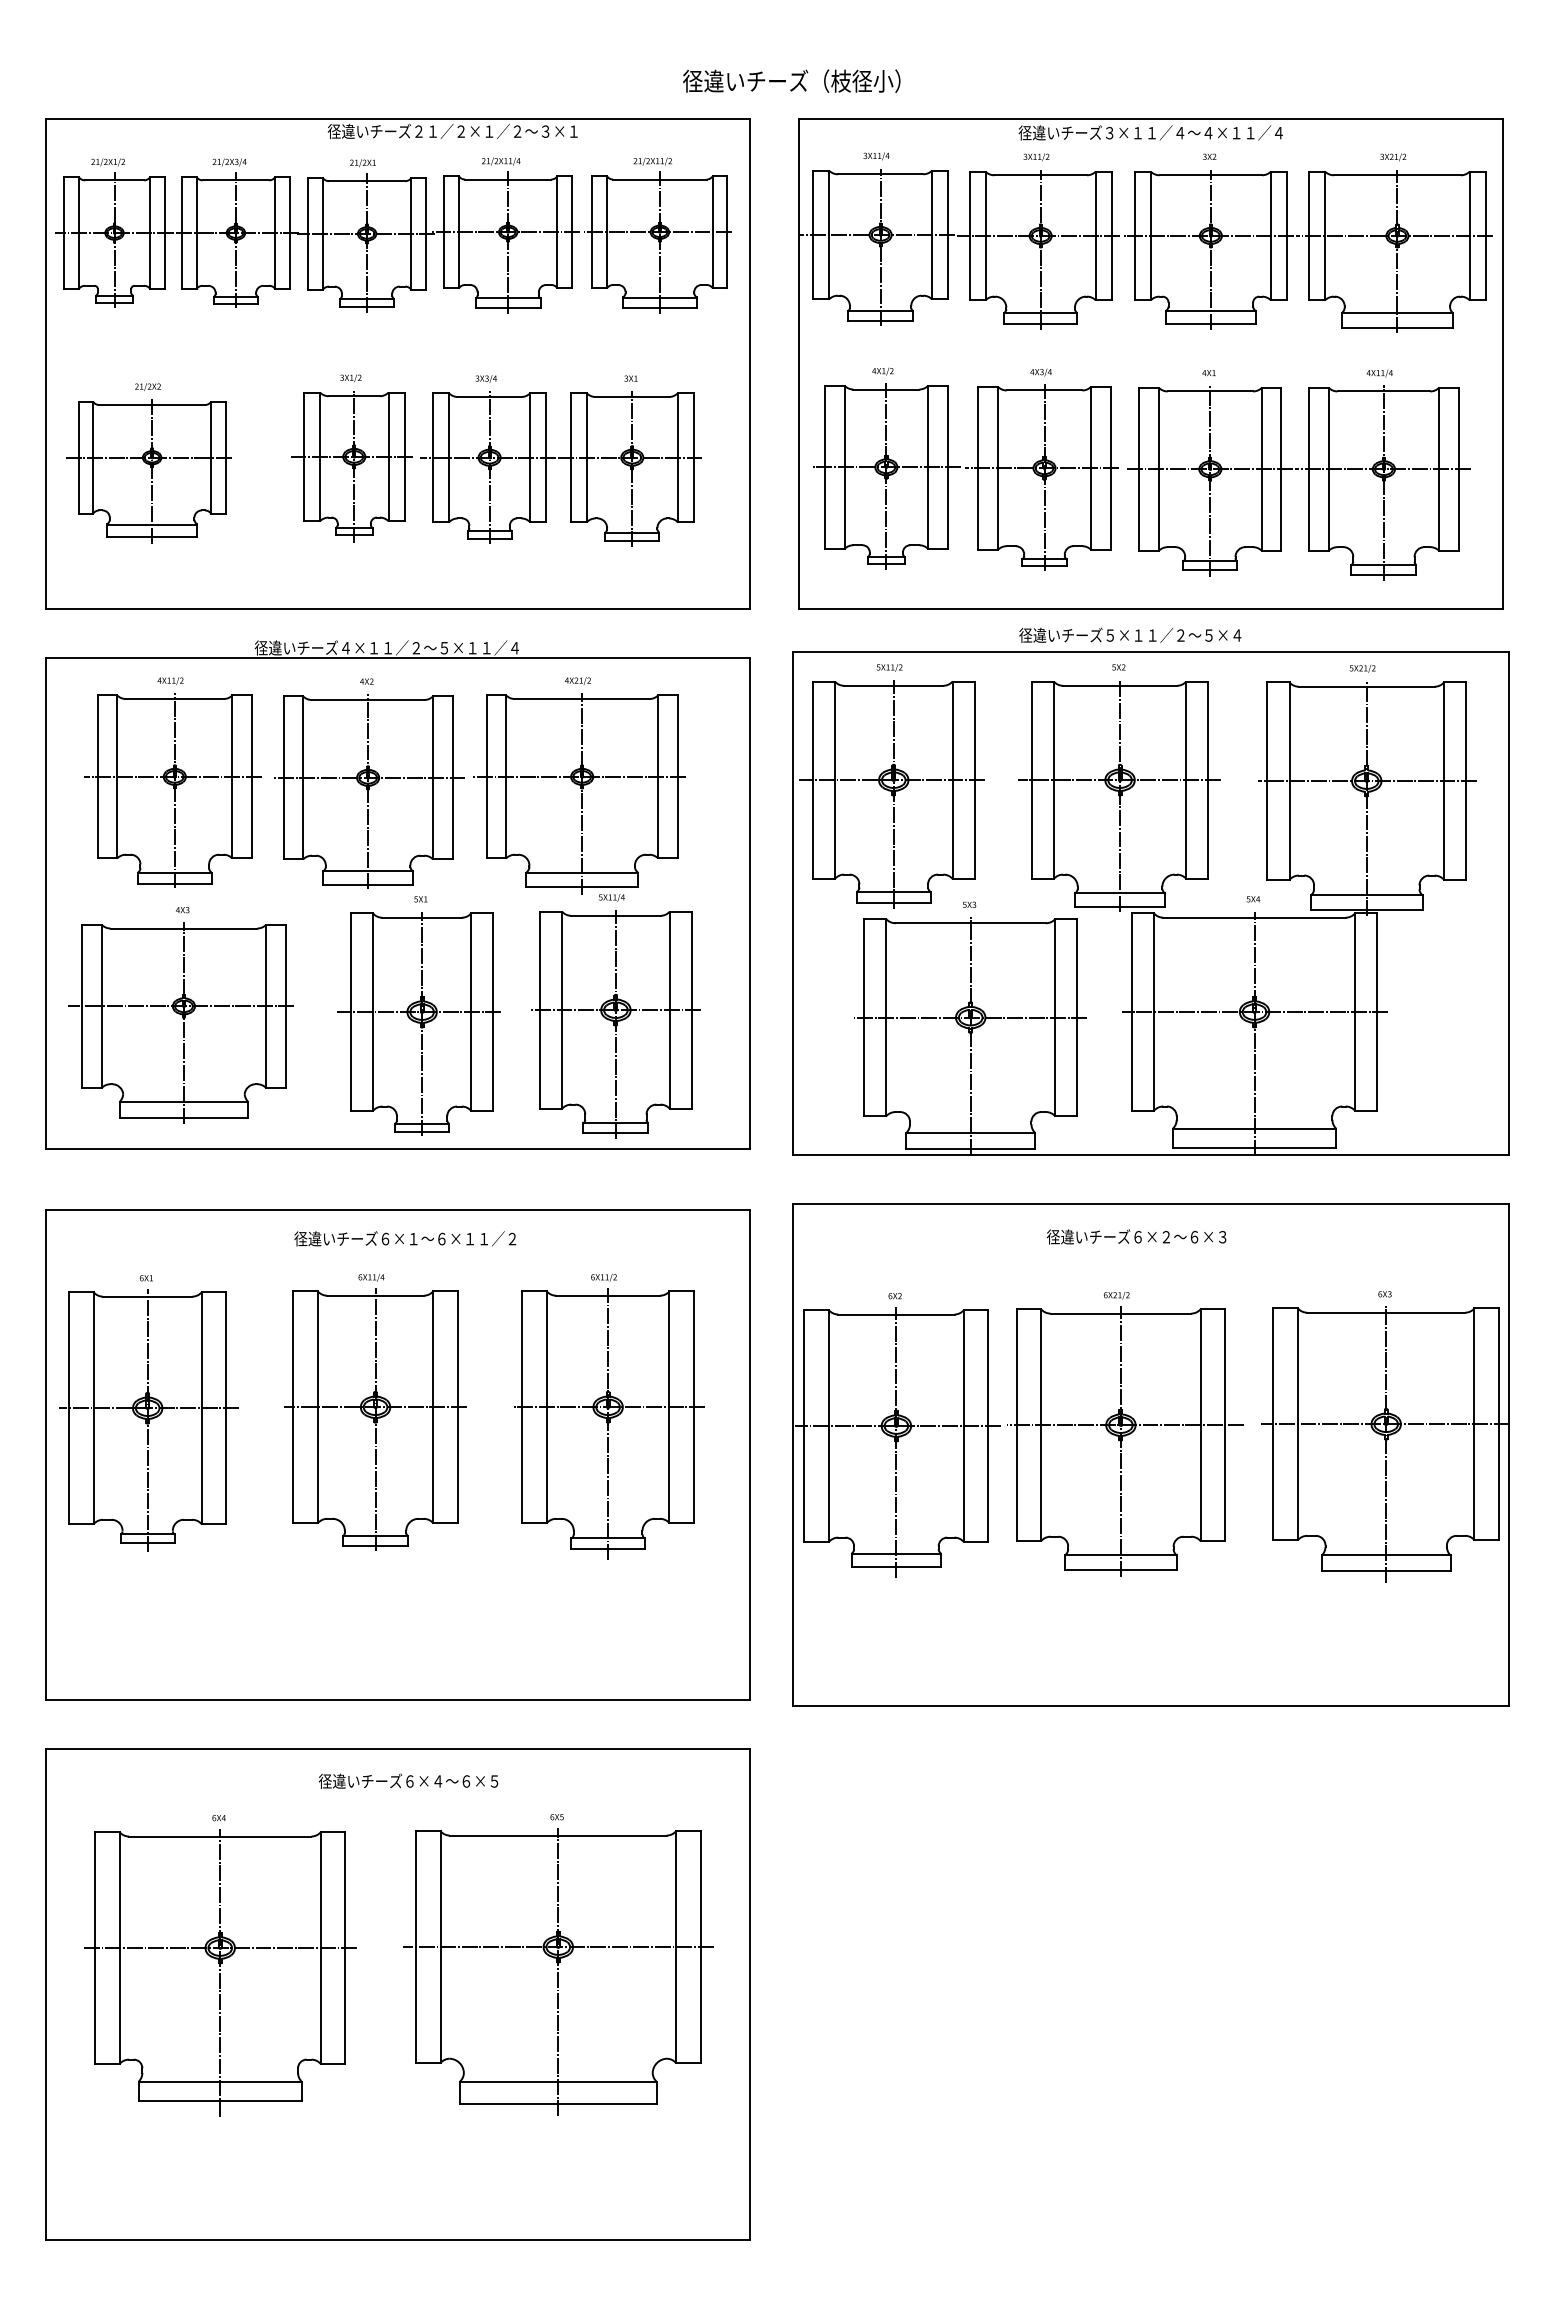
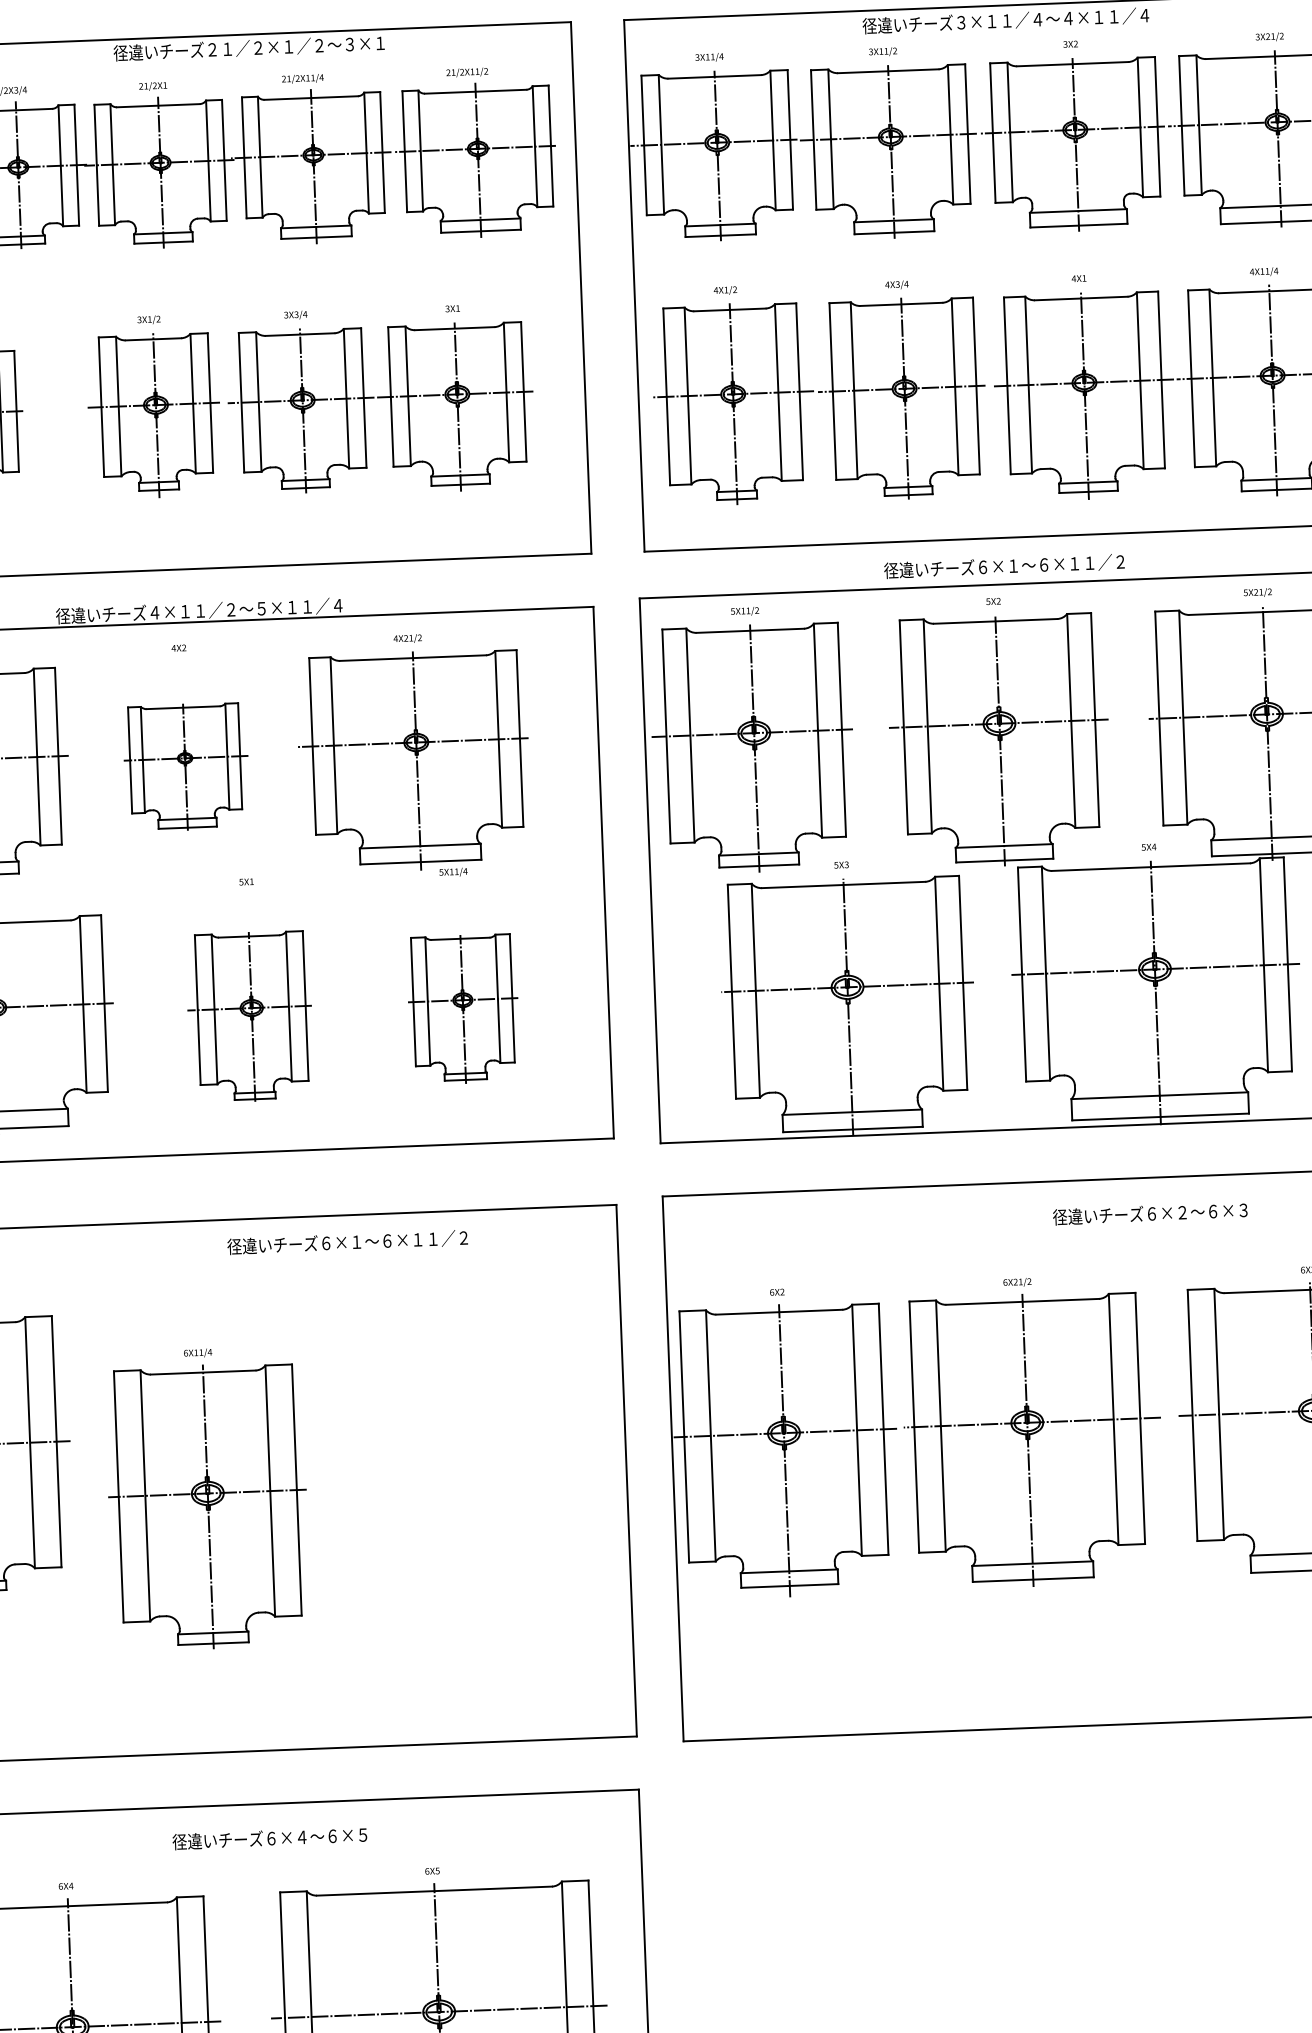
text: (1173, 634) -> (1051, 563), 径違いチーズ５×１１／２～５×４ -> 径違いチーズ６×１～６×１１／２
part: (369, 791) -> (186, 767), size x0.6
part: (418, 1023) -> (249, 1016), size x0.7
part: (615, 1024) -> (462, 1009), size x0.6
text: (1136, 1236) -> (1150, 1213), moved
text: (405, 1238) -> (347, 1241), moved
part: (375, 1411) -> (207, 1498), moved
part: (609, 1416) -> (472, 1434), removed

